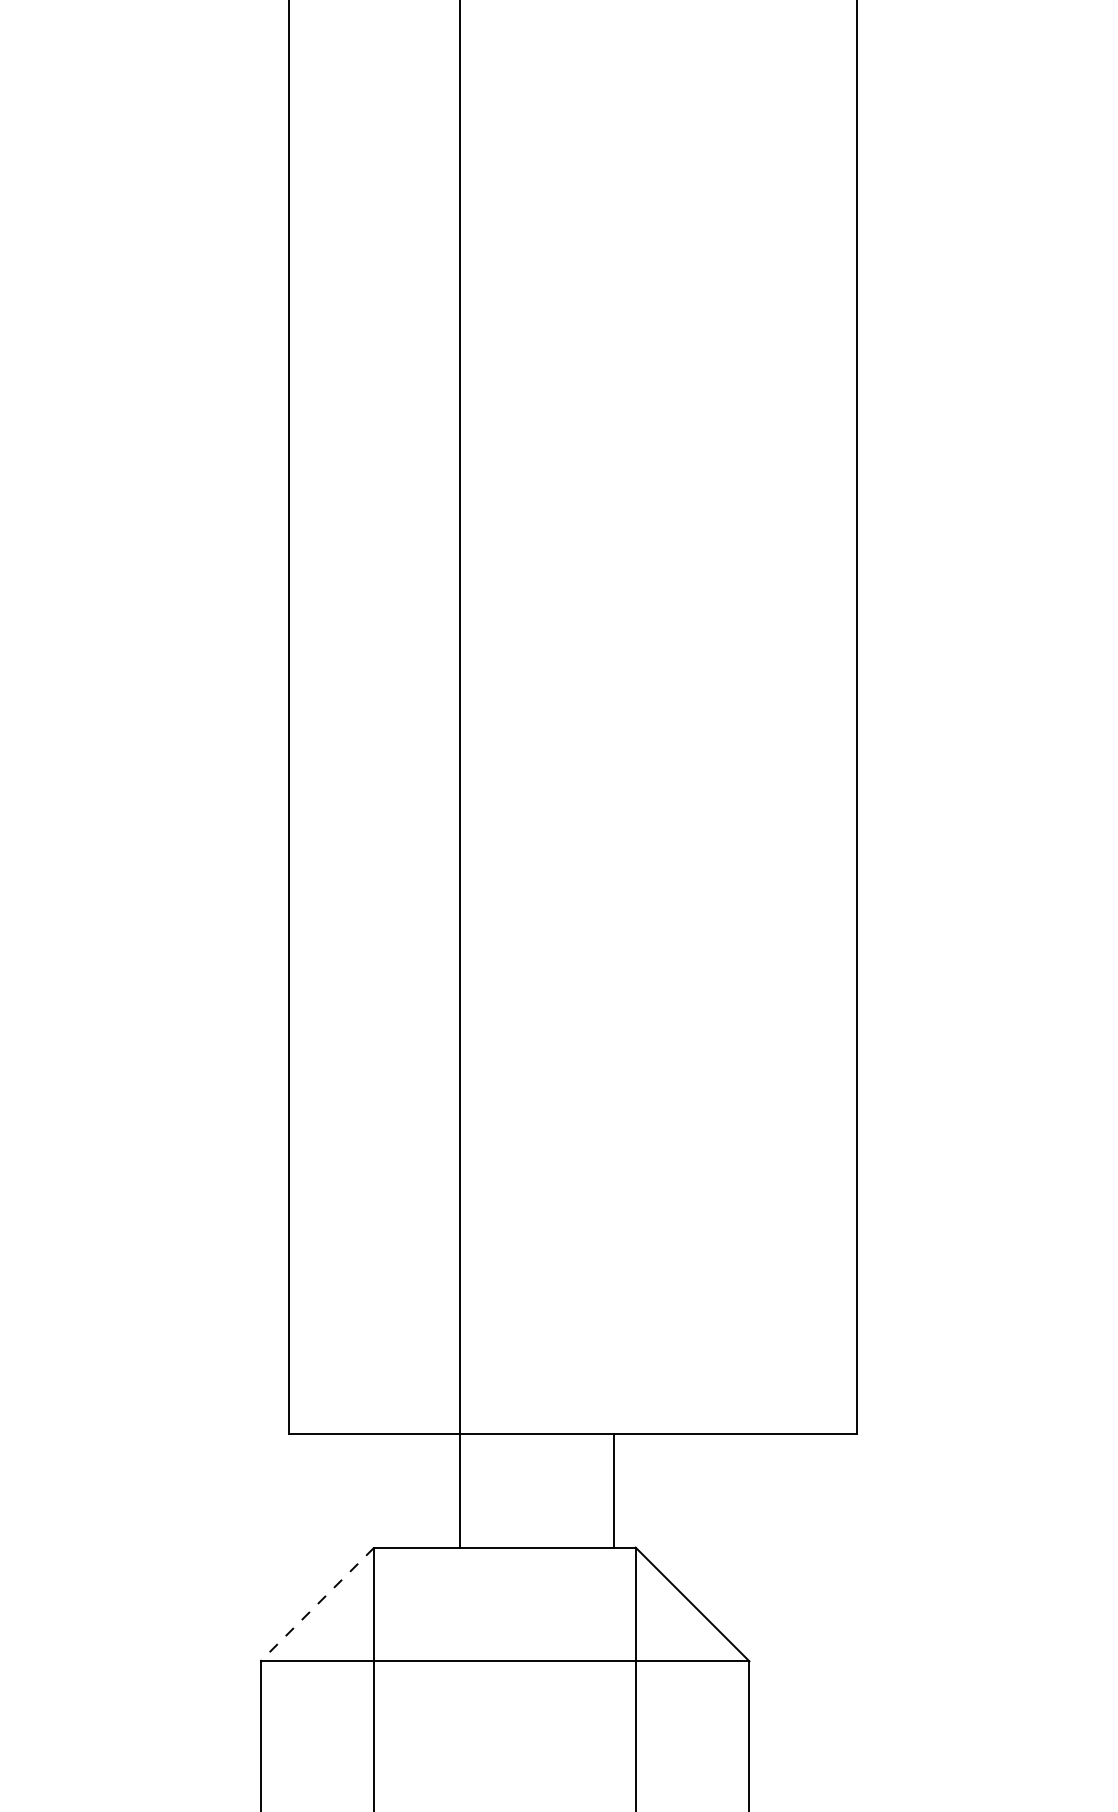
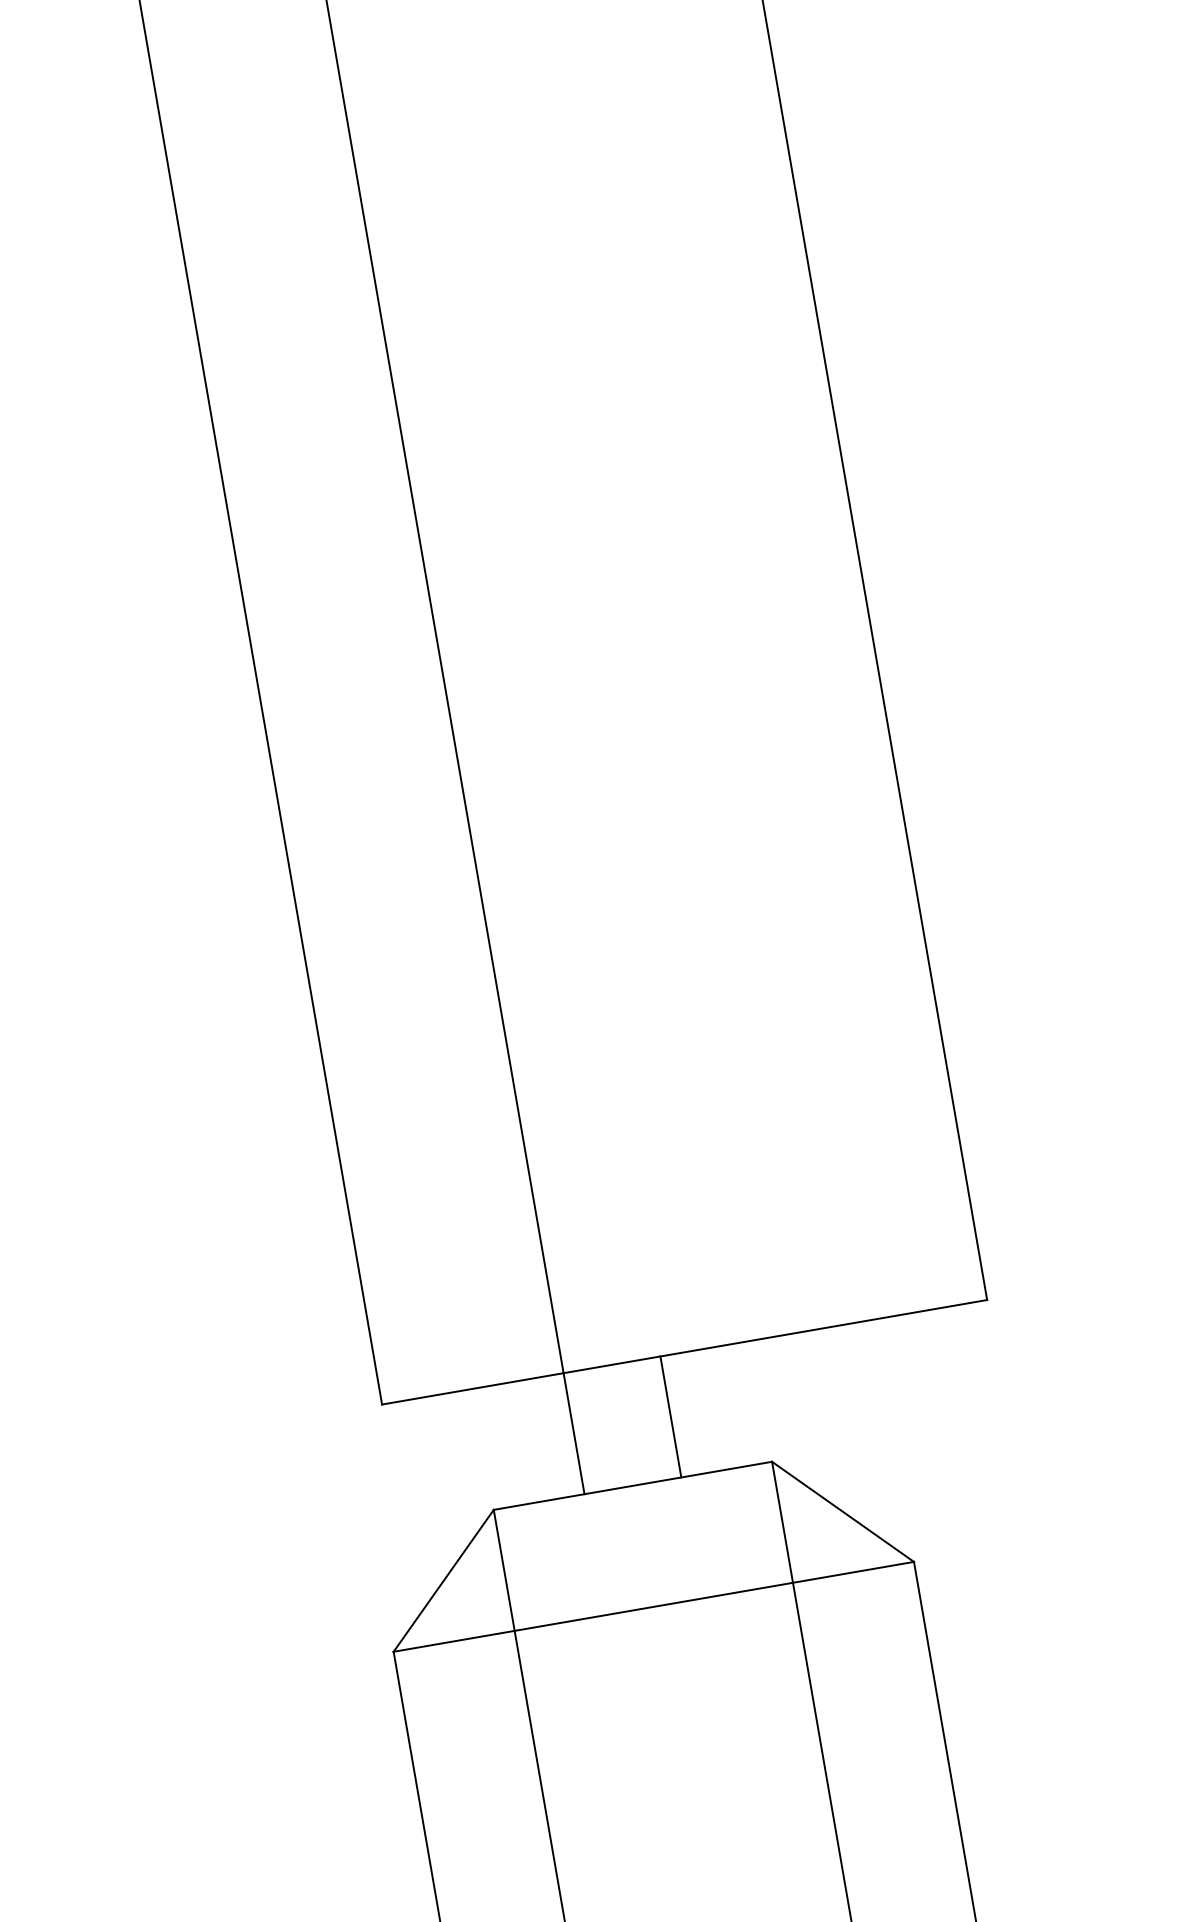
line: (614, 1490) -> (670, 1416), moved
line: (317, 1604) -> (443, 1580), dashed -> solid

